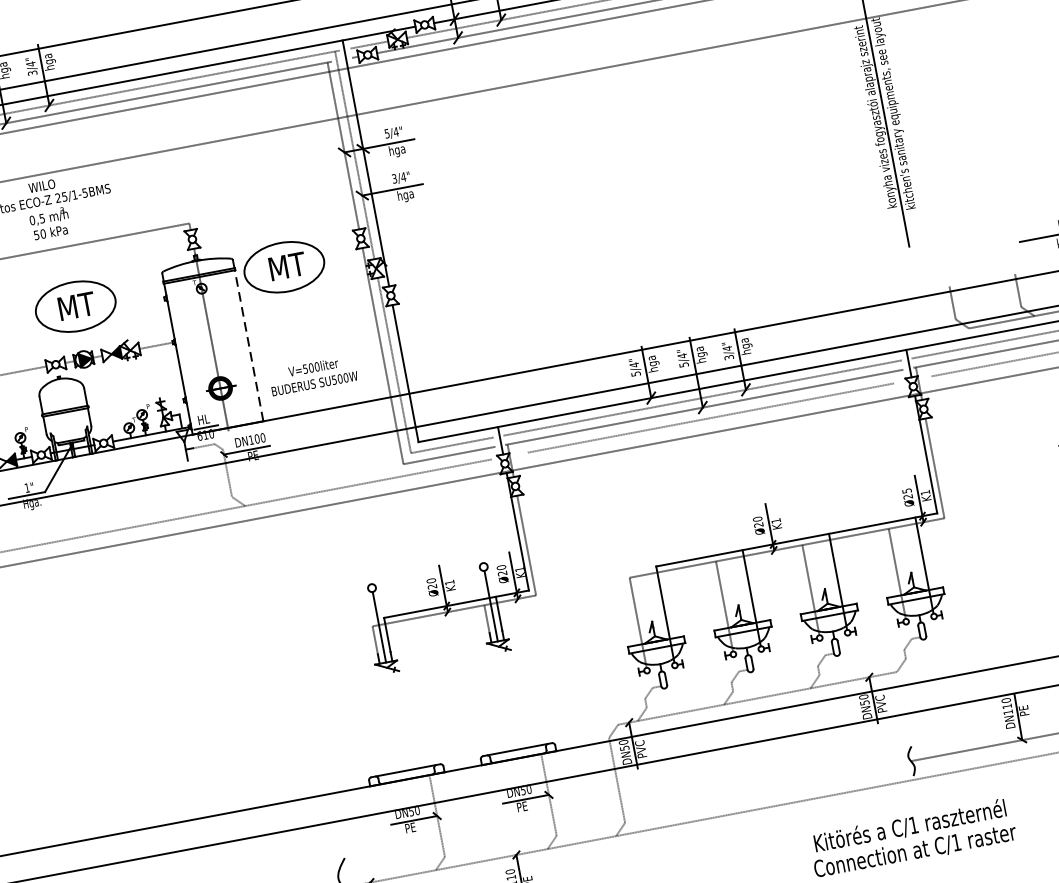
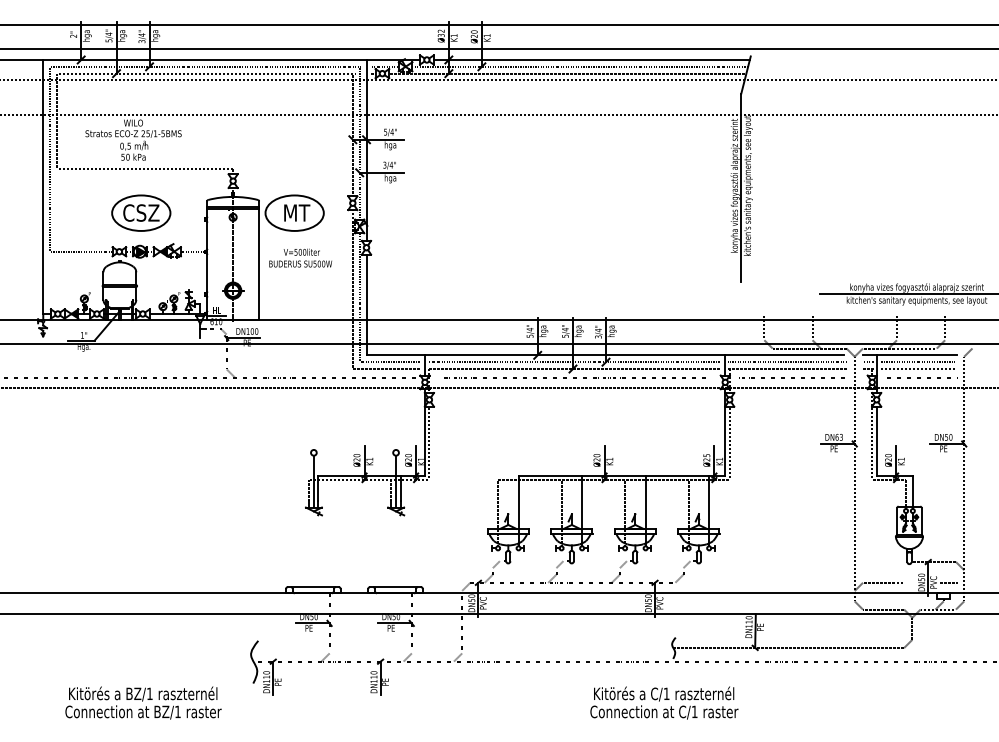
text: (75, 305) -> (141, 212), MT -> CSZ
line: (249, 346) -> (259, 264), dashed -> solid
text: (312, 374) -> (300, 257), moved

